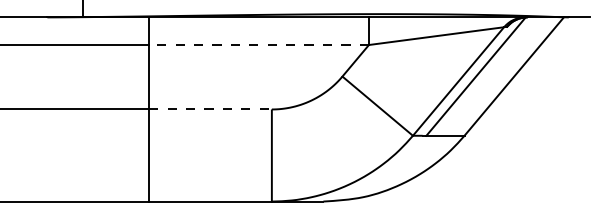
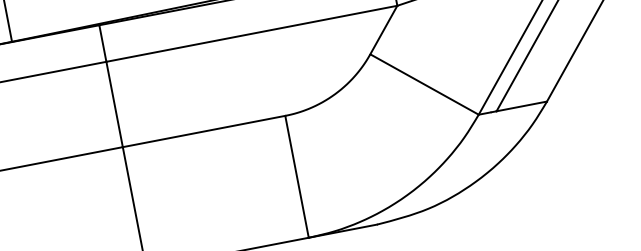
line: (259, 45) -> (252, 34), dashed -> solid
line: (211, 109) -> (205, 131), dashed -> solid

